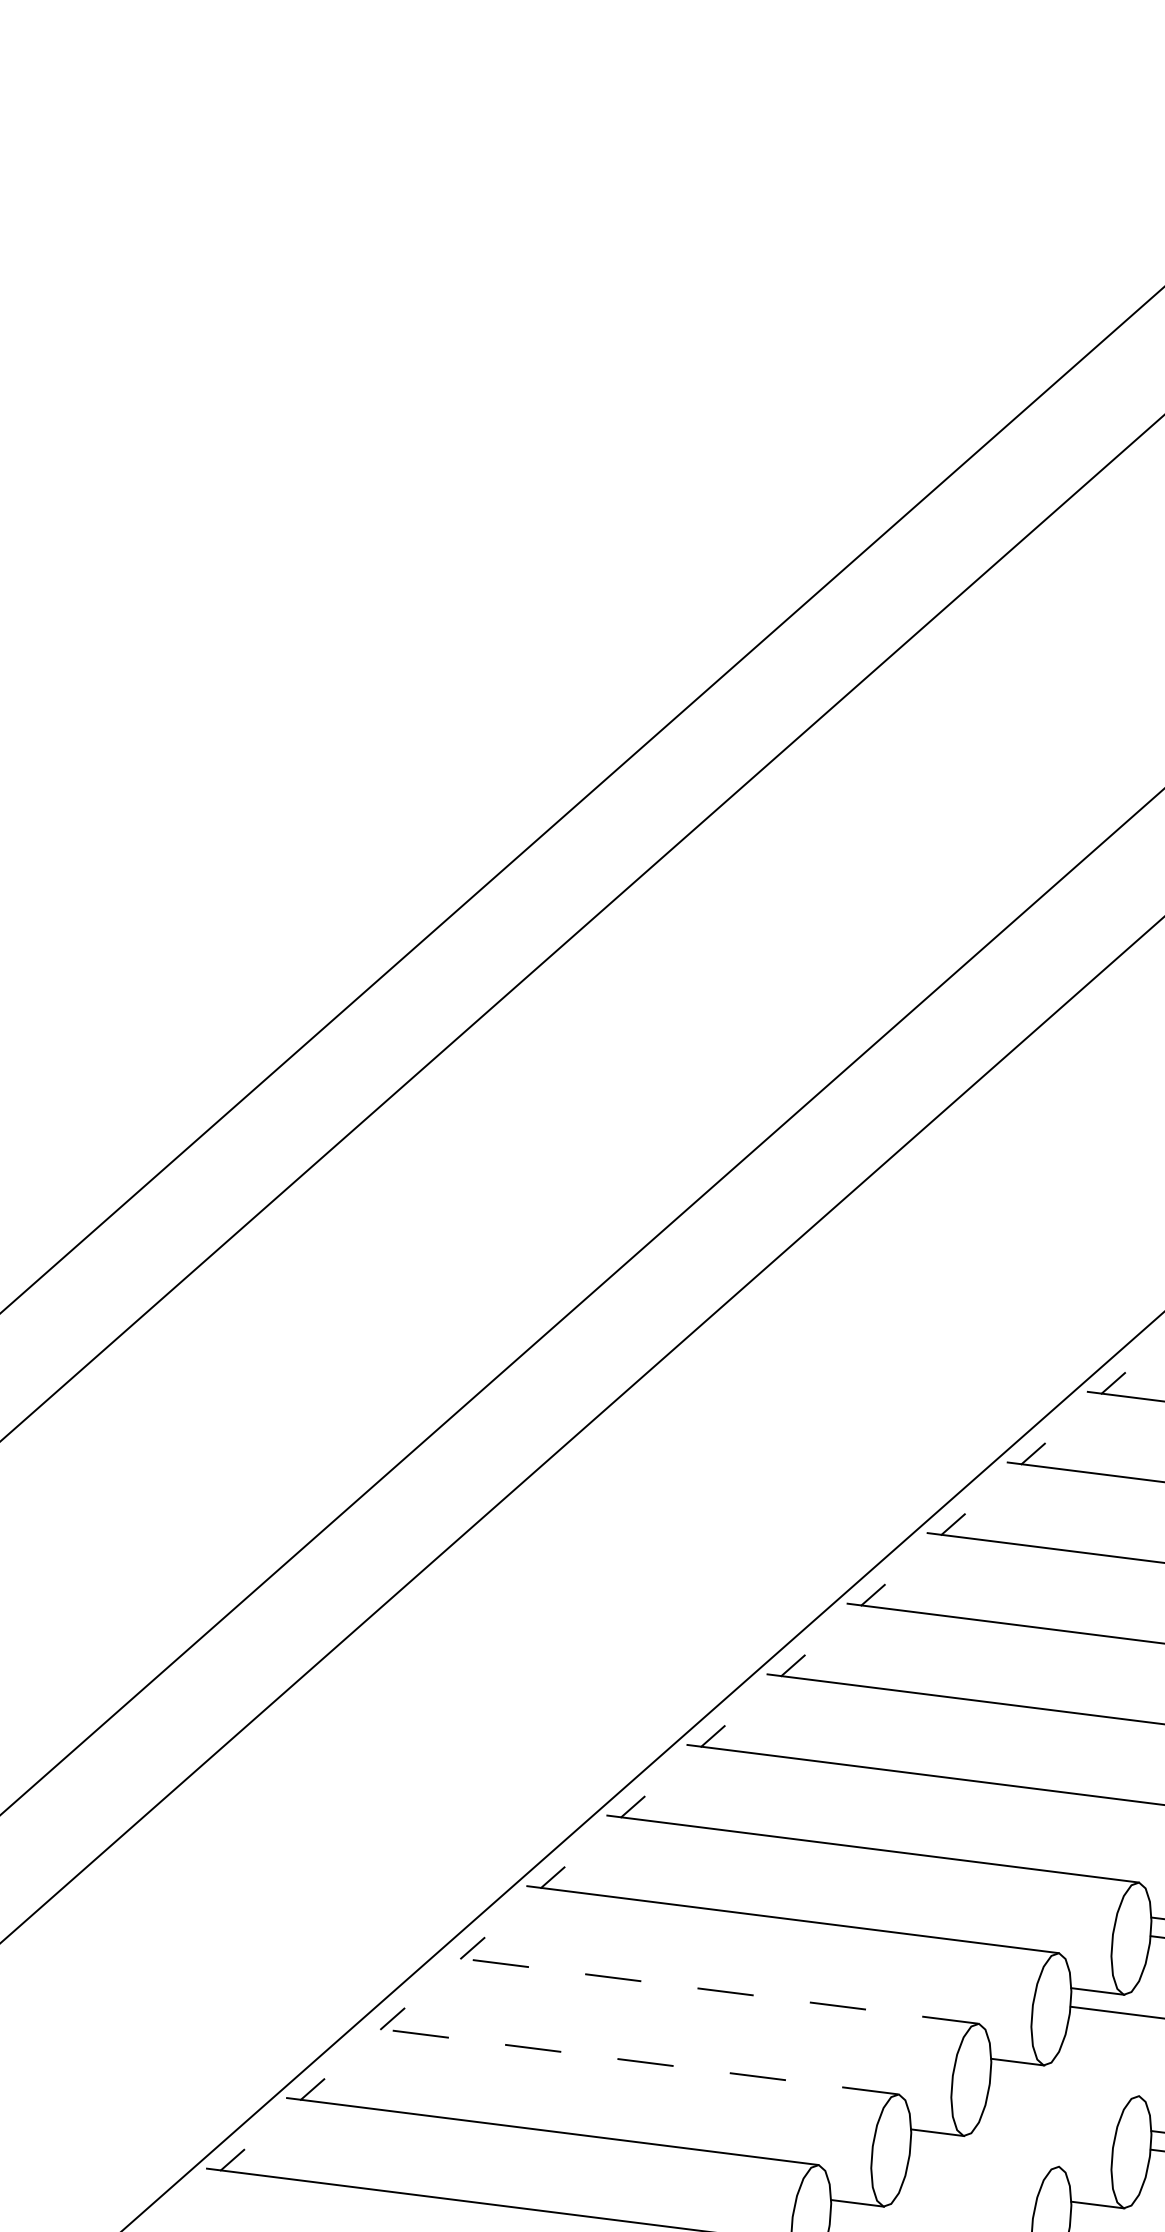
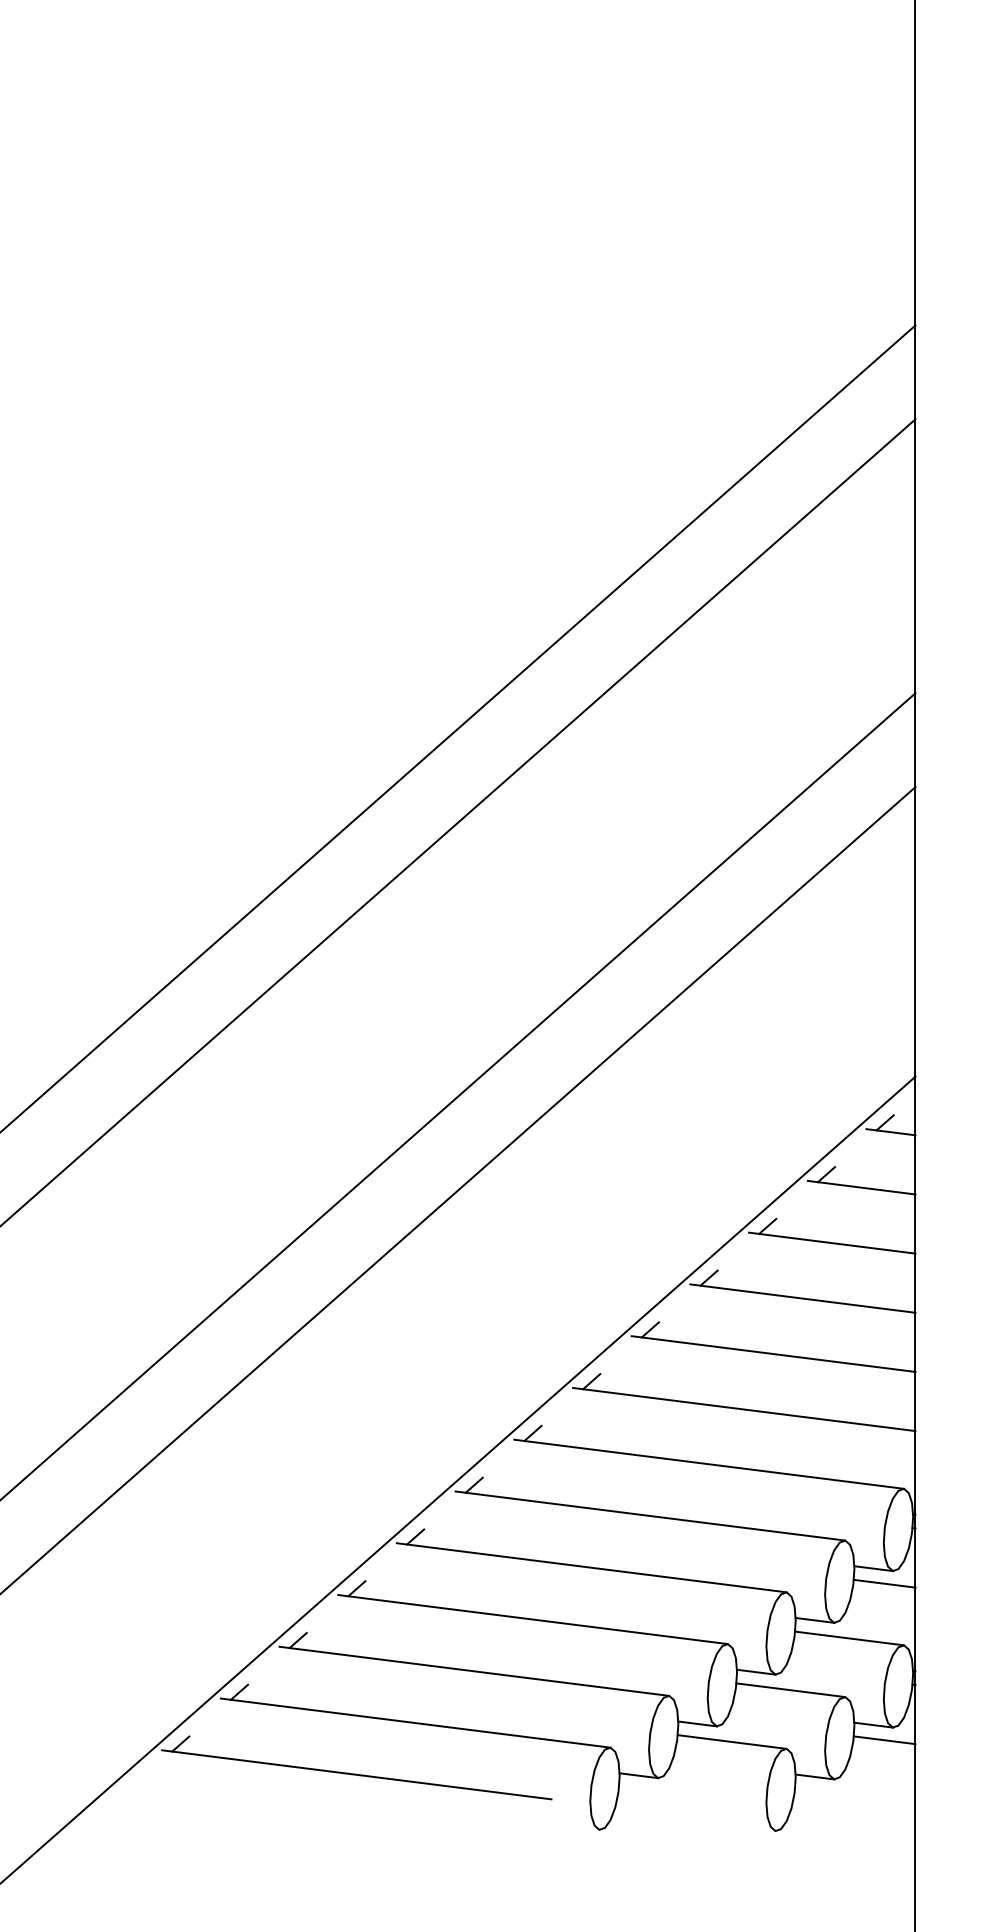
line: (712, 1990) -> (532, 1619), dashed -> solid
line: (631, 2061) -> (473, 1671), dashed -> solid
line: (1064, 2087) -> (790, 1690), added
line: (983, 2156) -> (731, 1741), added

